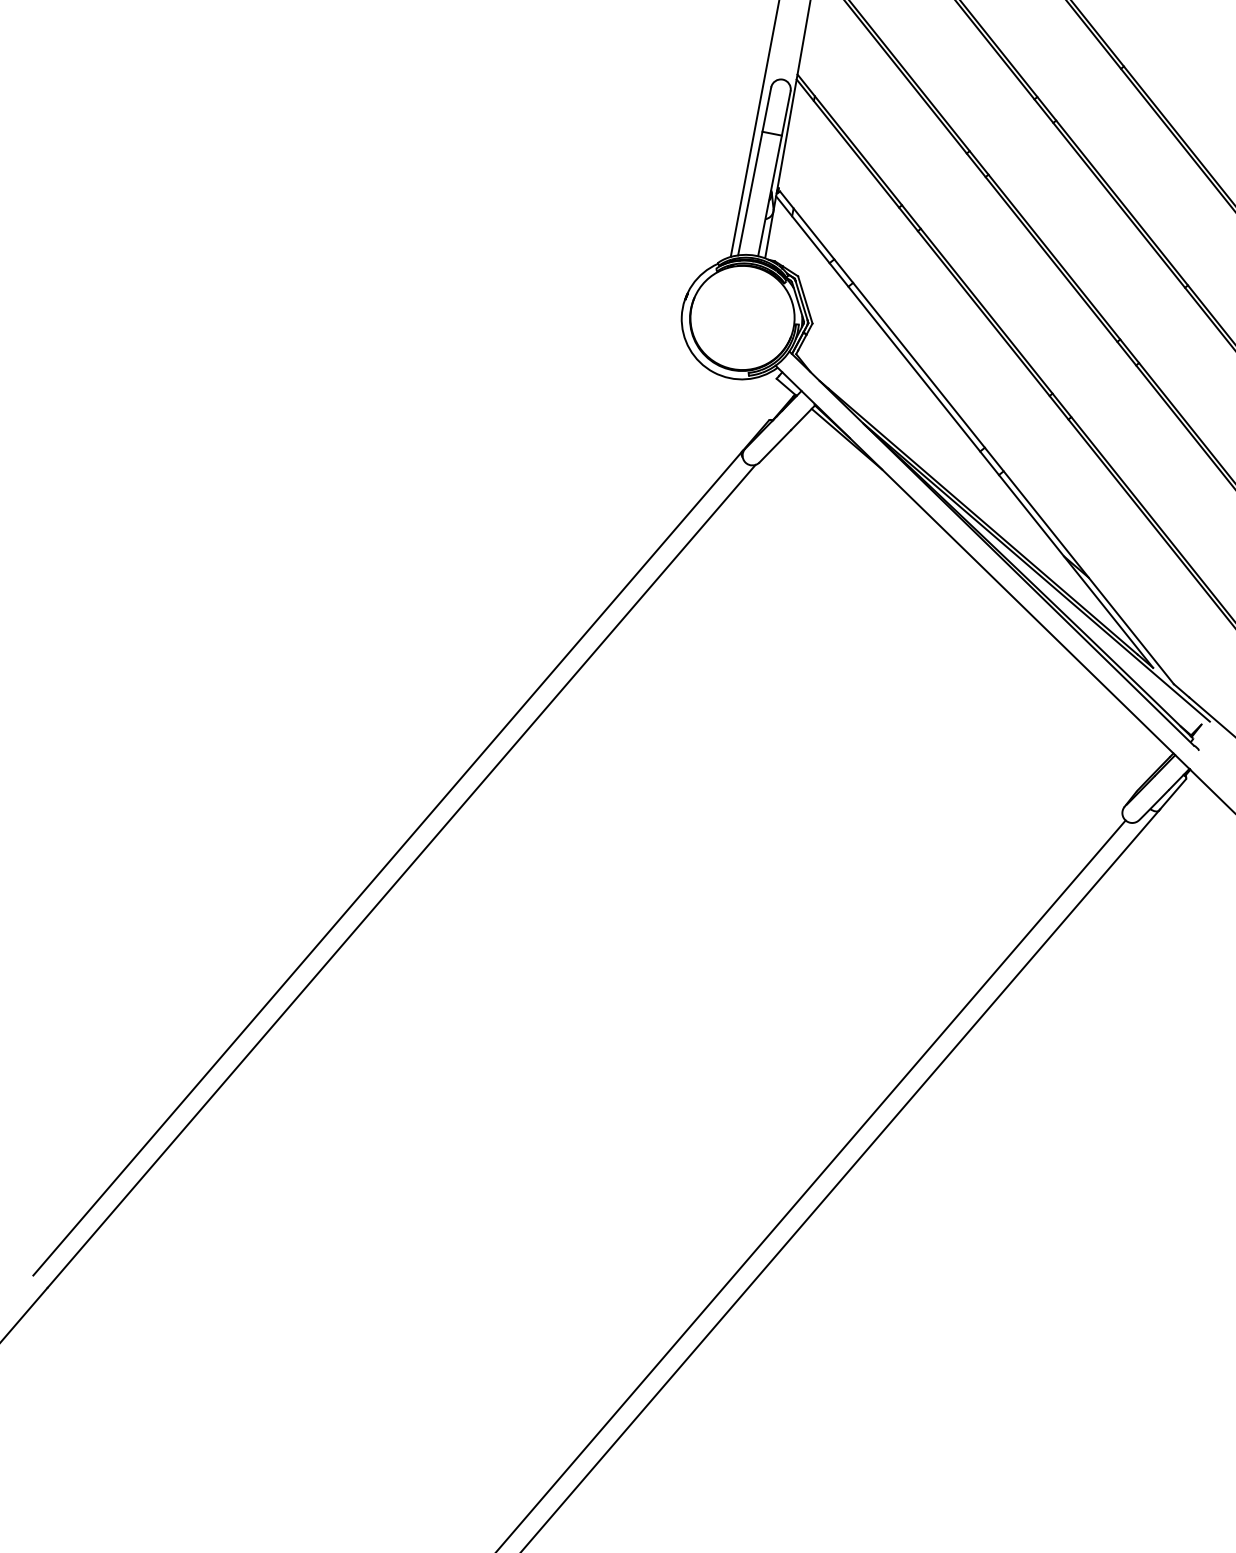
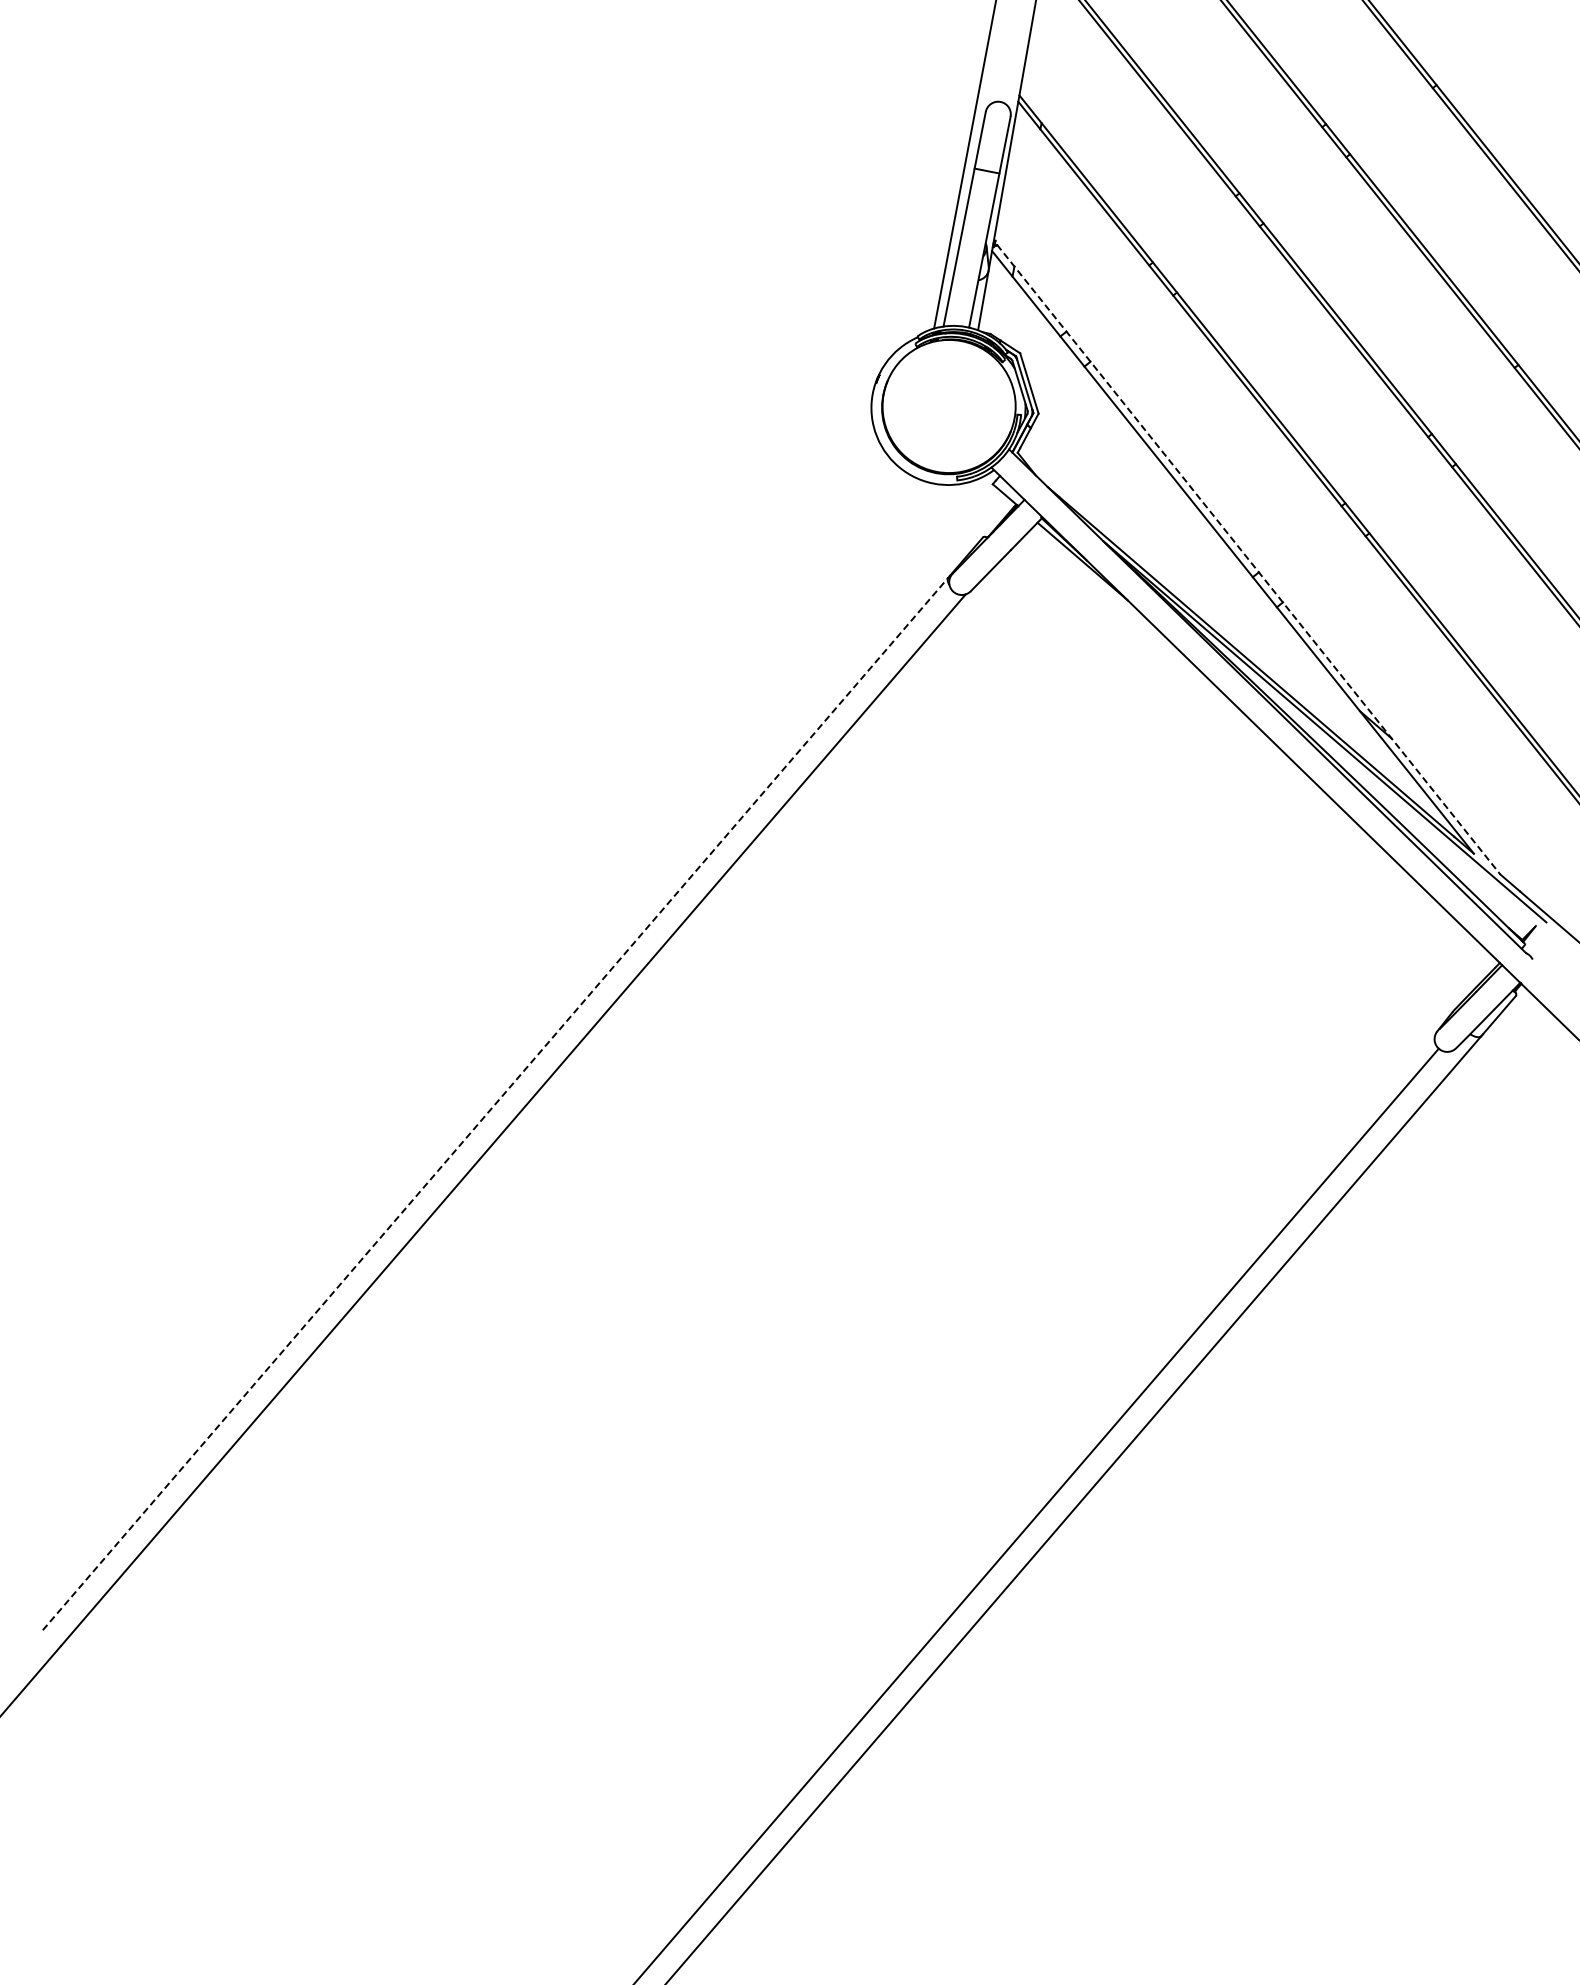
line: (977, 438) -> (1249, 560), solid -> dashed
line: (388, 863) -> (496, 1103), solid -> dashed

